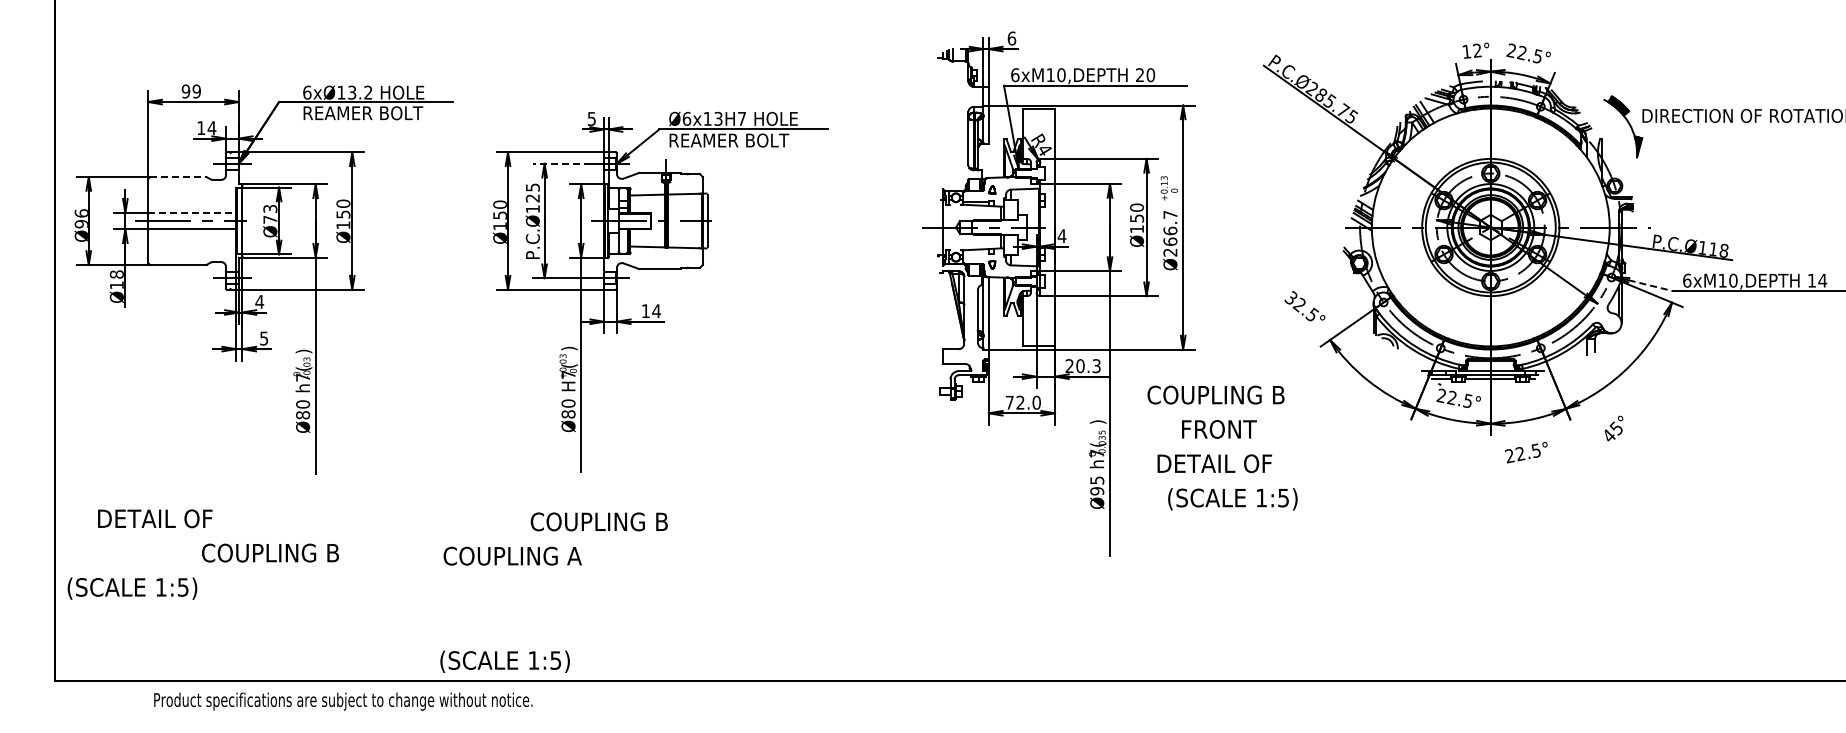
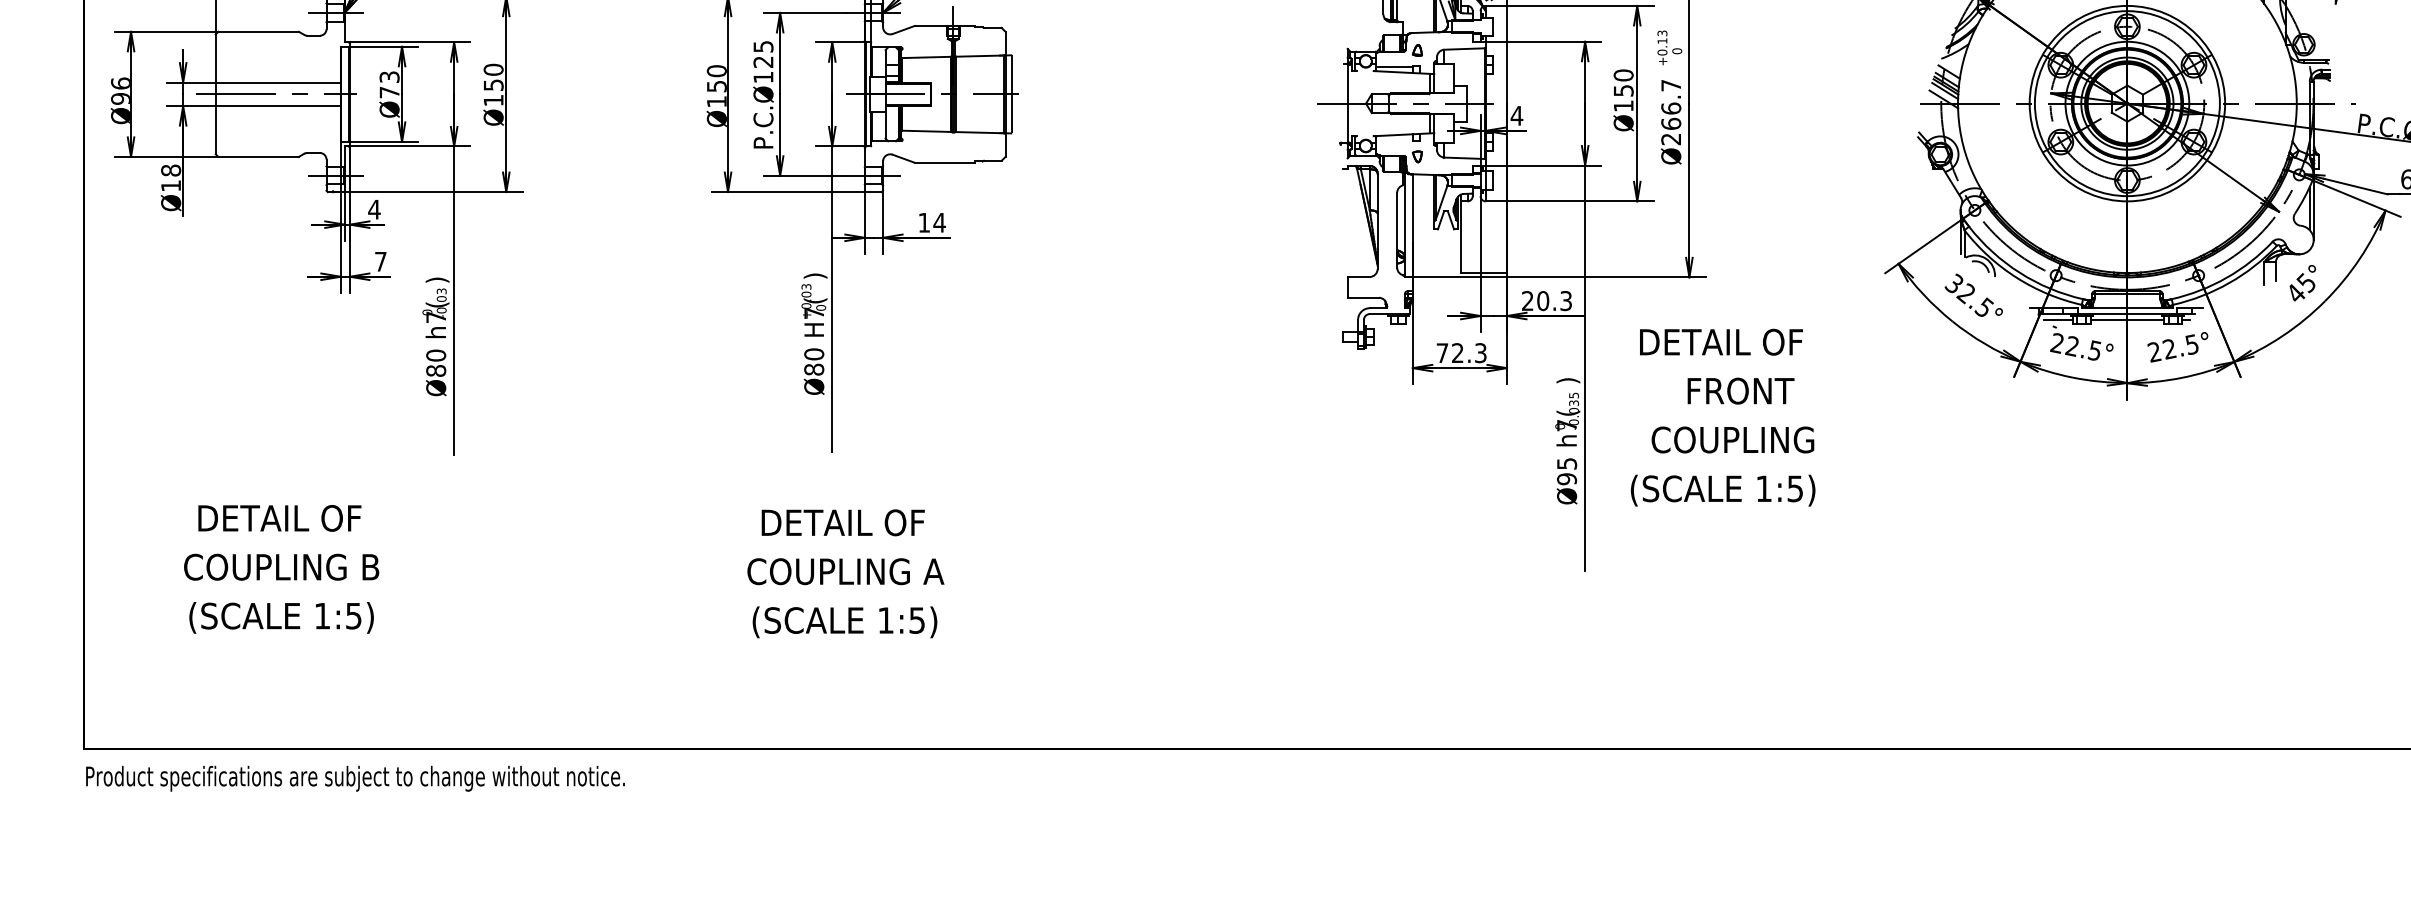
line: (561, 163) -> (804, 12), dashed -> solid
line: (178, 177) -> (258, 32), dashed -> solid
line: (192, 212) -> (278, 82), dashed -> solid
line: (1651, 285) -> (2356, 186), dashed -> solid
text: (1304, 306) -> (1973, 295), moved
text: (264, 338) -> (381, 261), 5 -> 7
text: (1215, 394) -> (1735, 341), COUPLING B -> DETAIL OF
text: (1036, 402) -> (1480, 352), 72.0 -> 72.3
text: (1613, 428) -> (2302, 283), moved
text: (1526, 452) -> (2178, 347), moved
text: (1214, 463) -> (1733, 439), DETAIL OF -> COUPLING
text: (1232, 499) -> (1722, 490), moved
text: (155, 518) -> (280, 517), moved
text: (598, 521) -> (856, 522), COUPLING B -> DETAIL OF
text: (270, 552) -> (281, 566), moved
text: (512, 555) -> (845, 570), moved
text: (132, 588) -> (281, 617), moved
text: (504, 661) -> (844, 621), moved
text: (343, 701) -> (355, 778), moved

